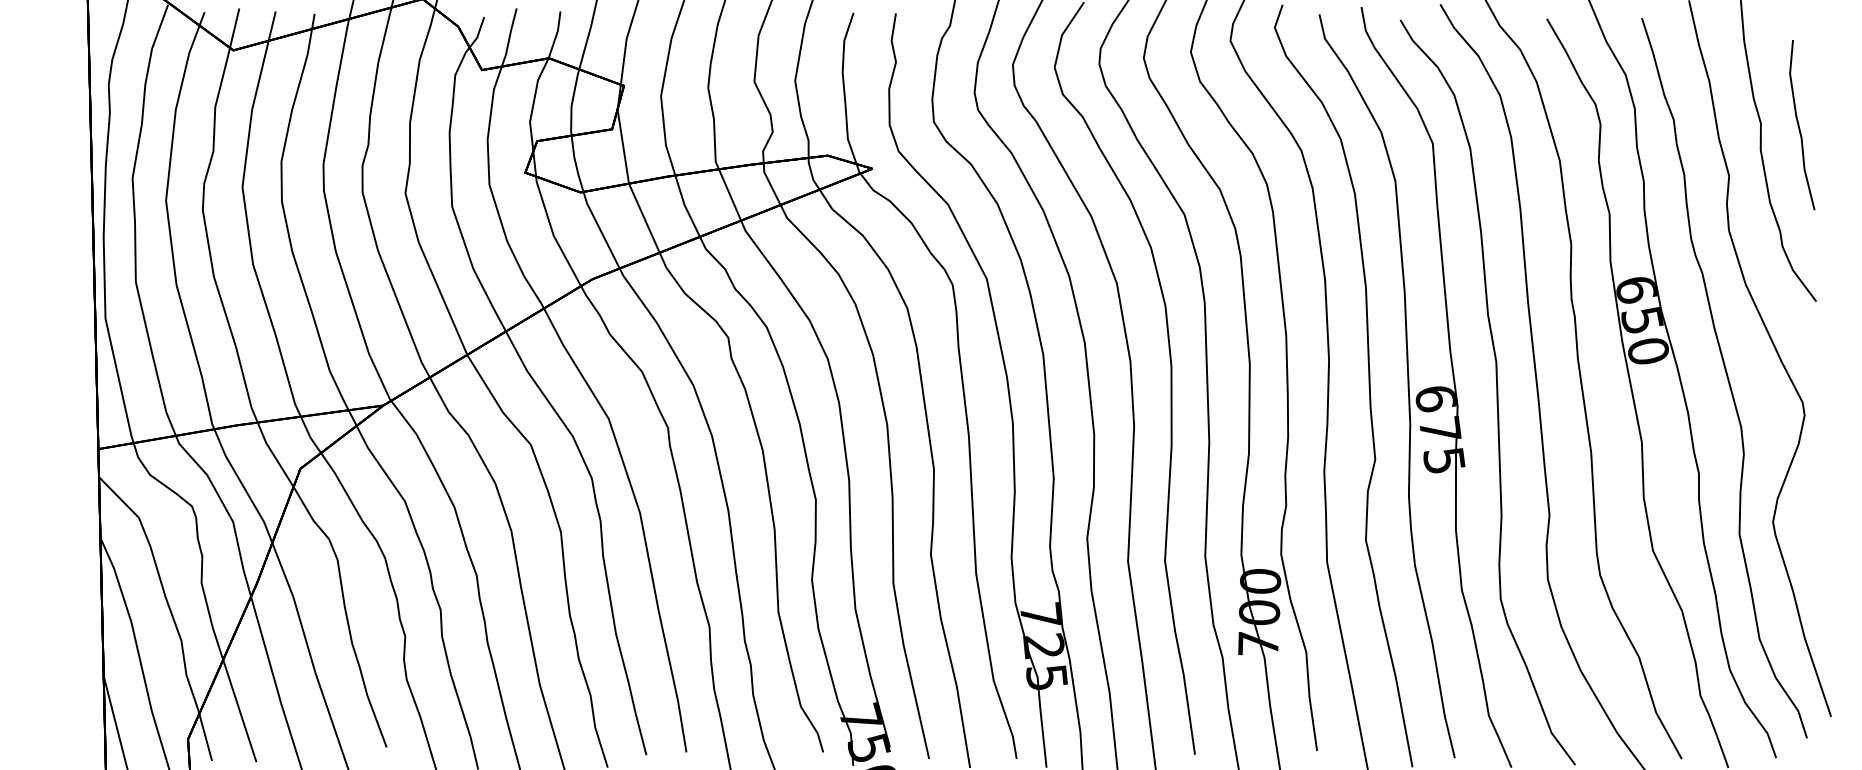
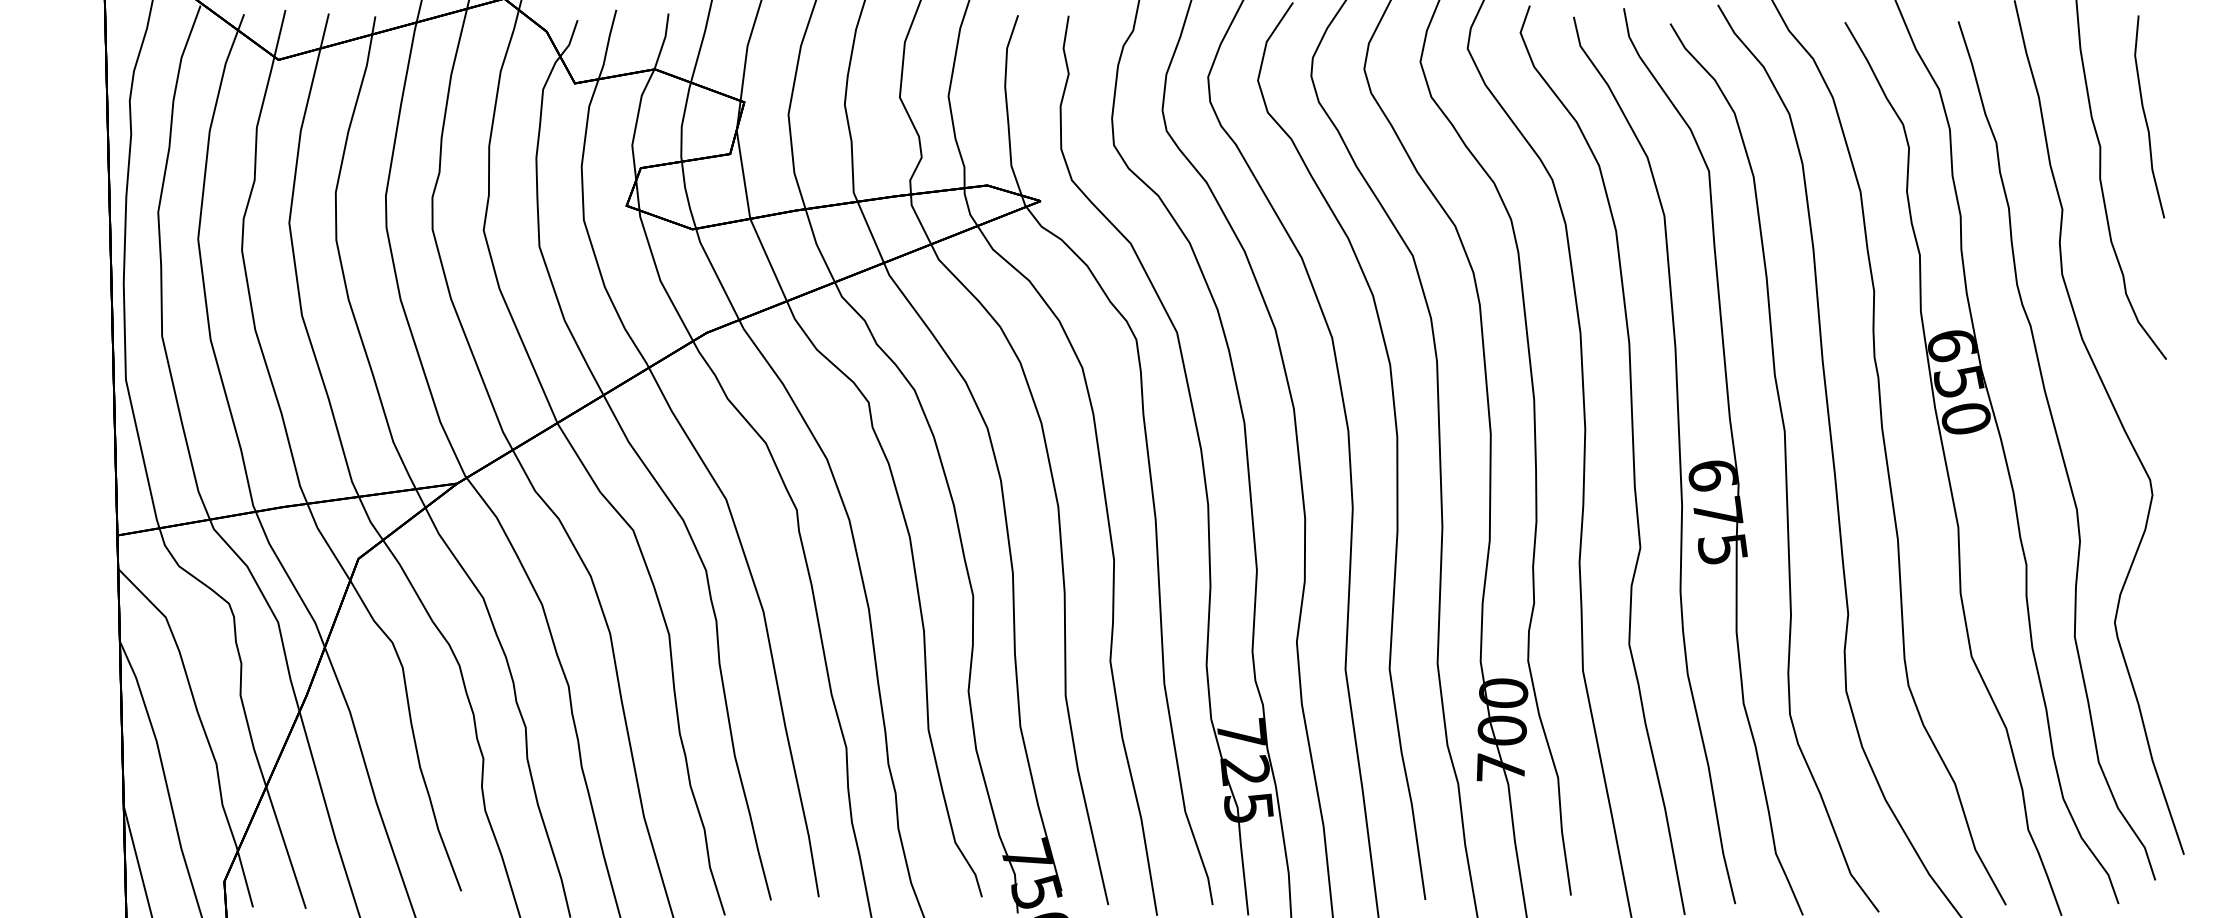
curve: (1799, 125) -> (2146, 117), moved

